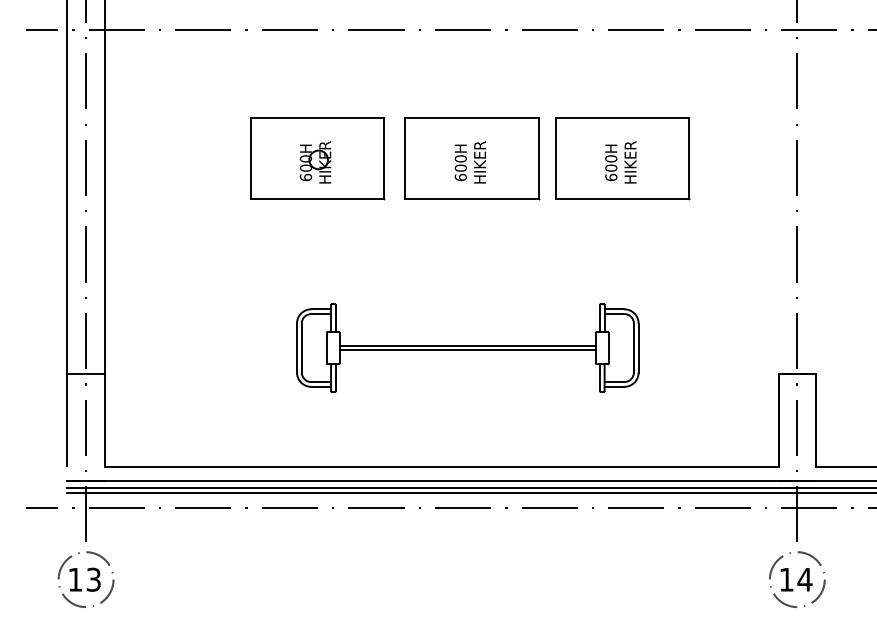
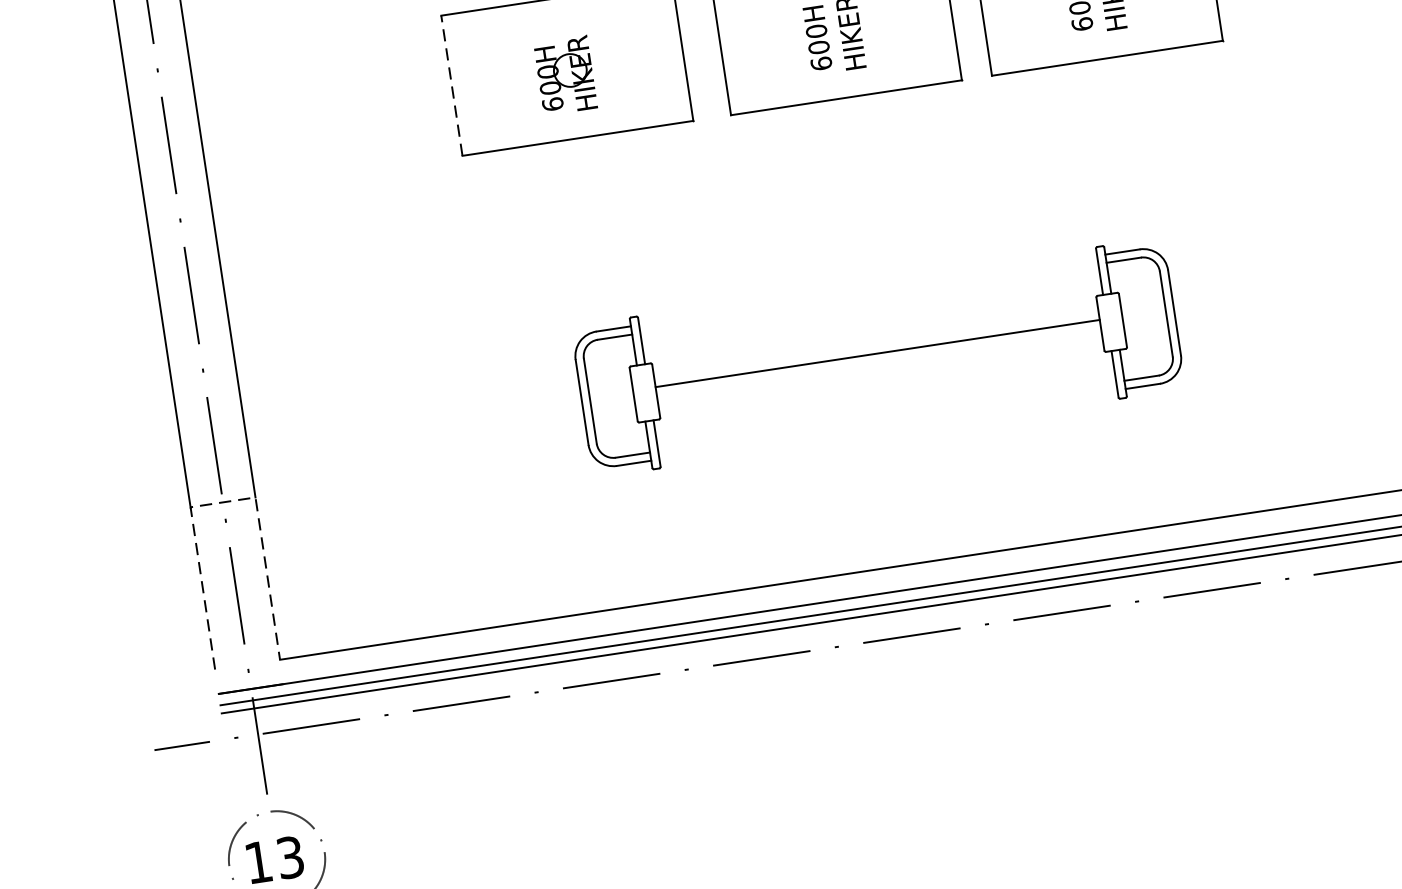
line: (250, 157) -> (451, 84), solid -> dashed
line: (467, 350) -> (878, 361), removed
line: (86, 373) -> (223, 501), solid -> dashed

